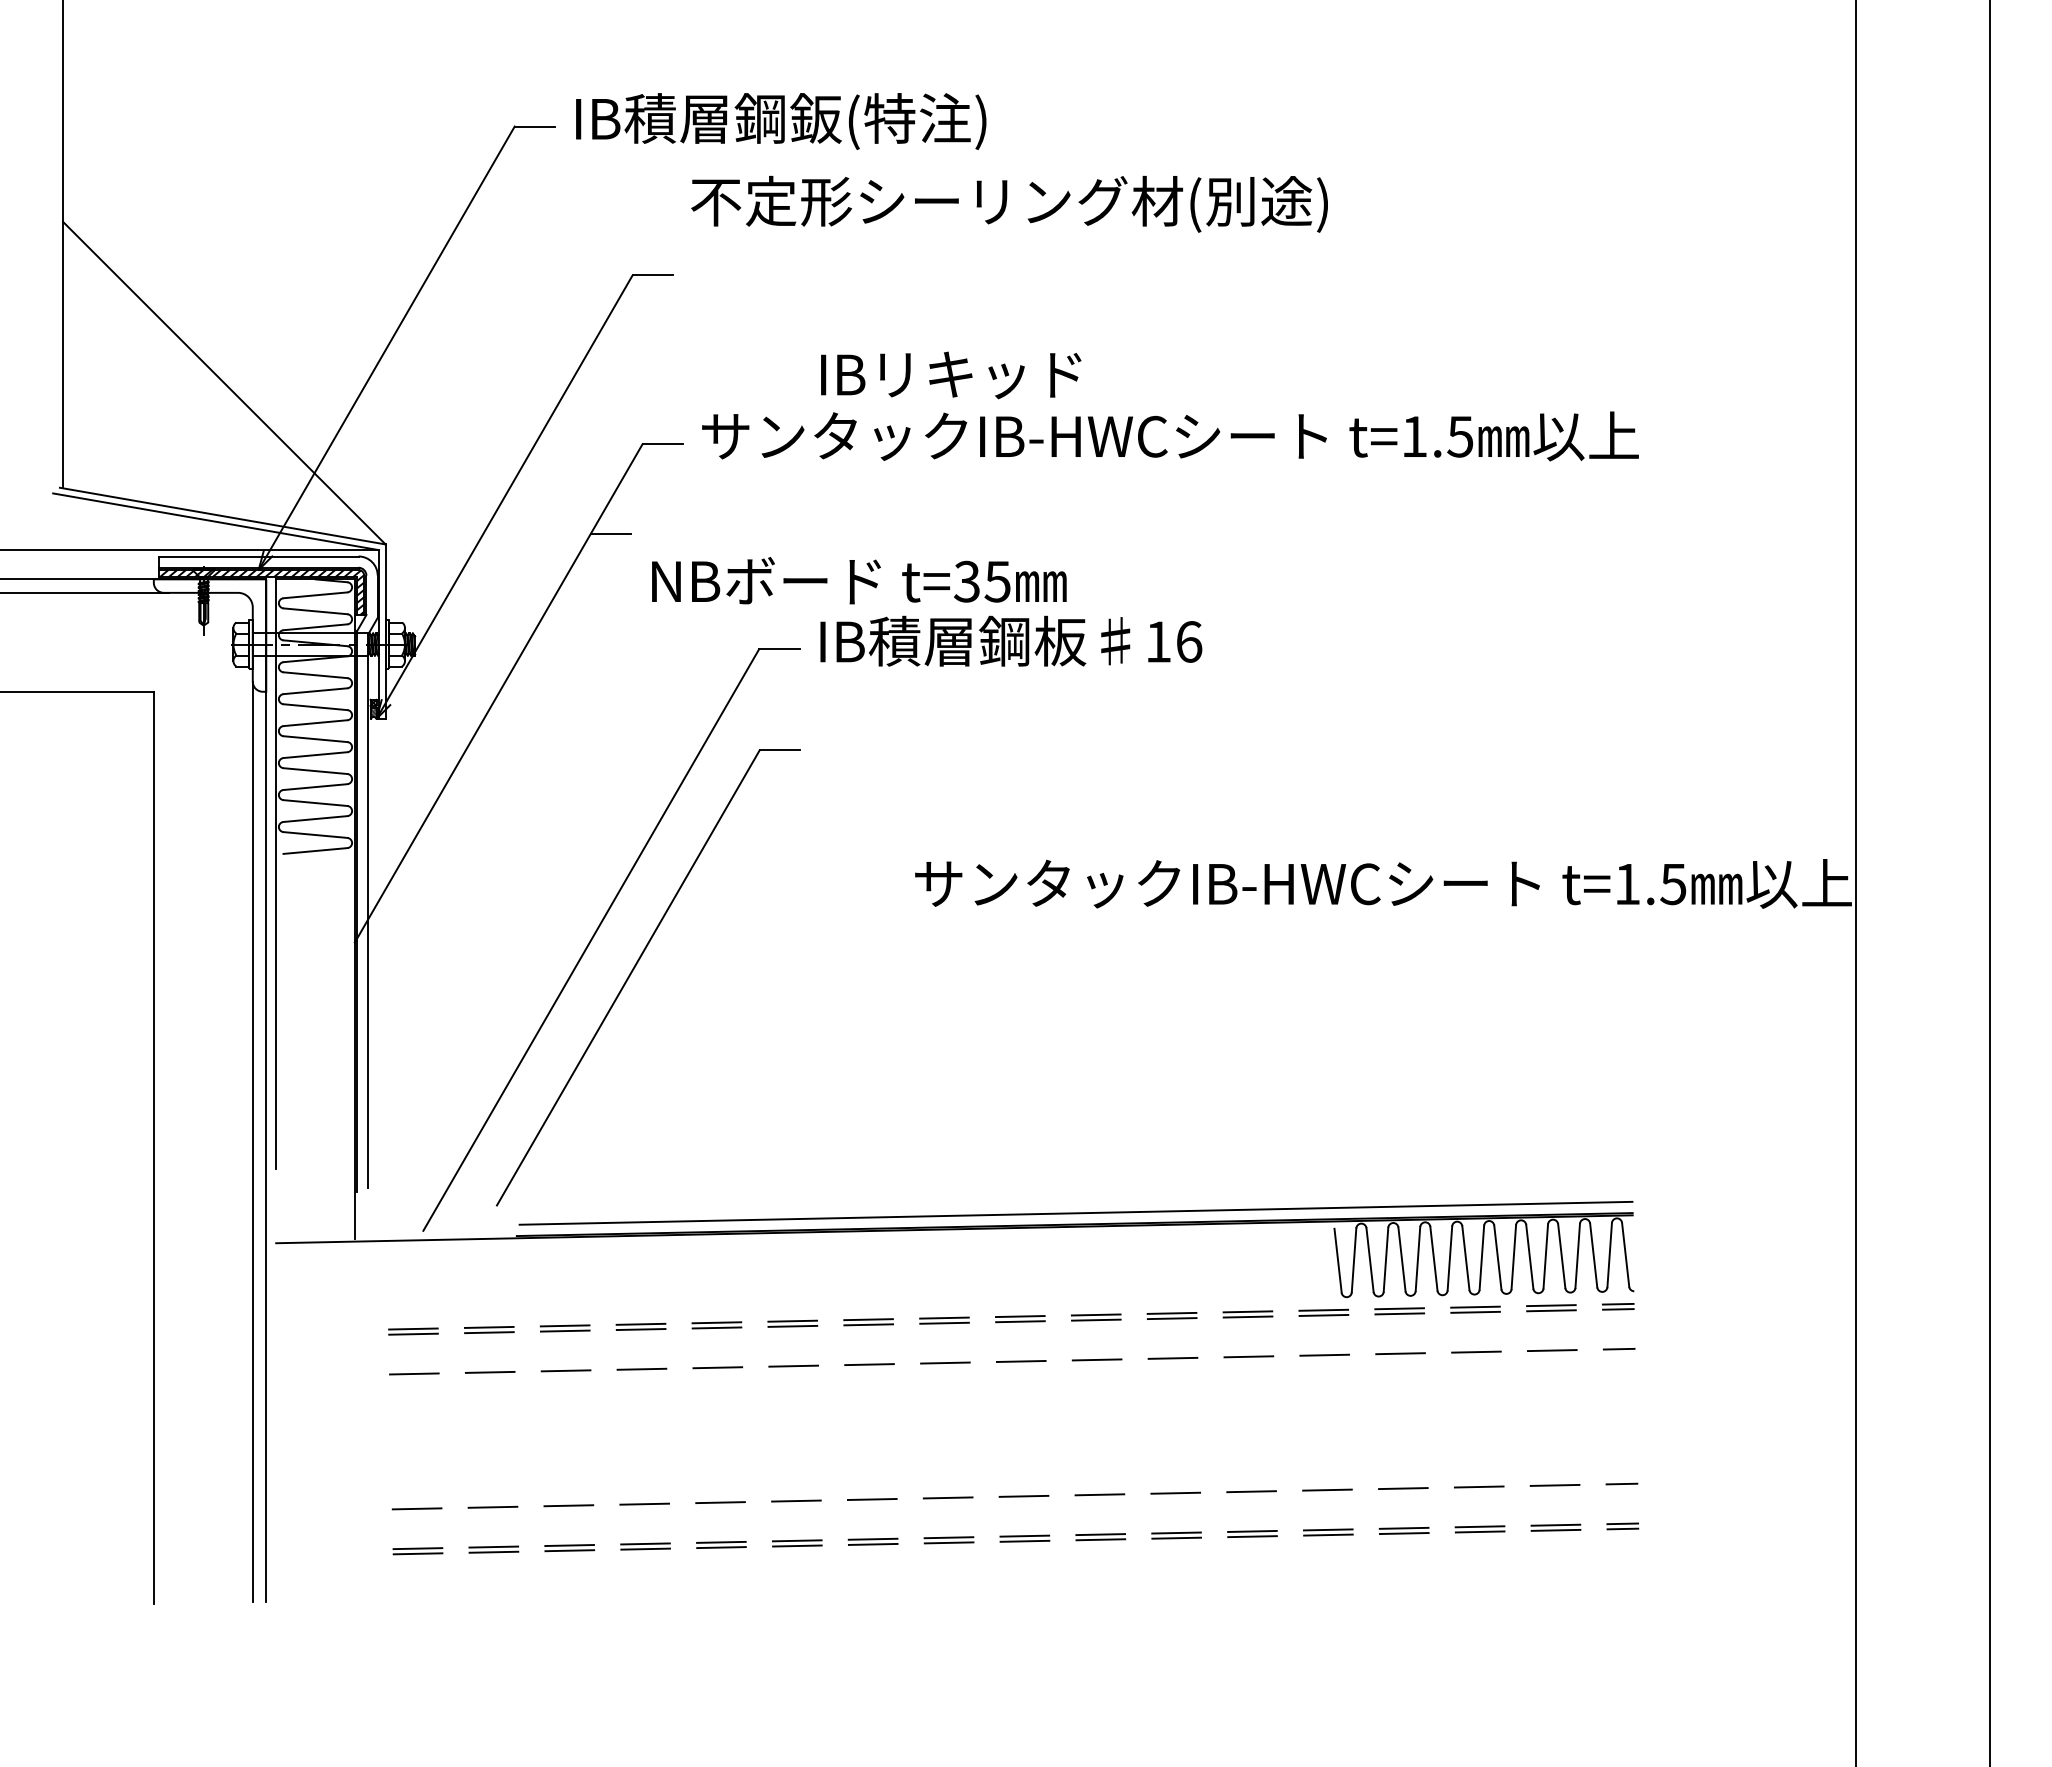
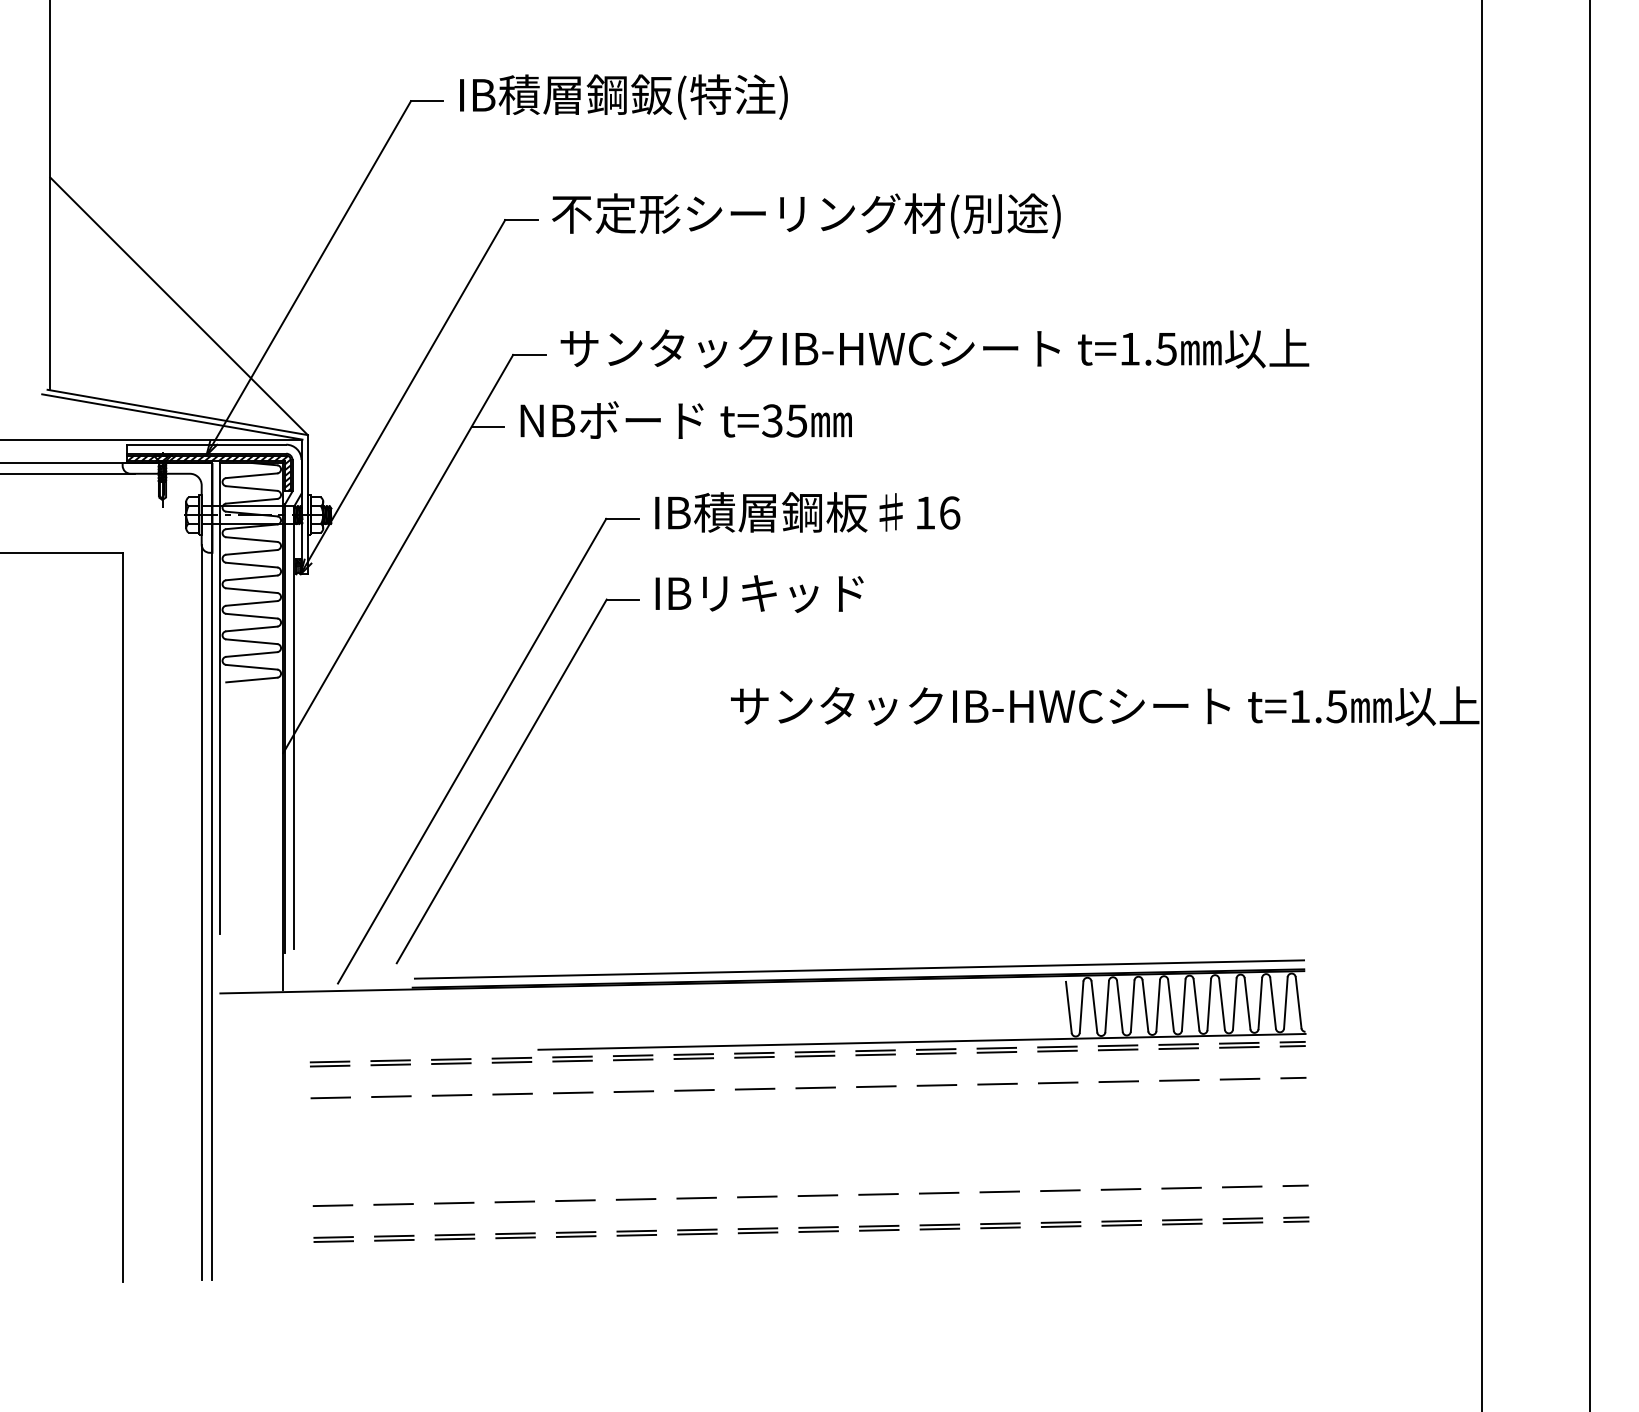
text: (1009, 204) -> (806, 216), moved
text: (951, 375) -> (759, 594), moved
text: (859, 580) -> (686, 419), moved
line: (1154, 1303) -> (922, 1041), added

